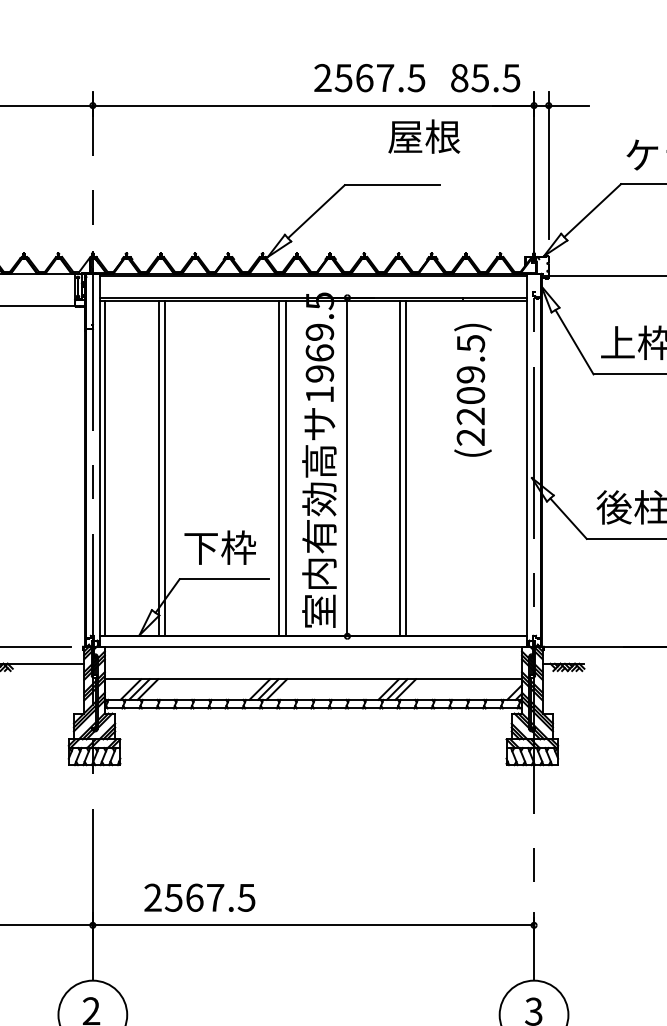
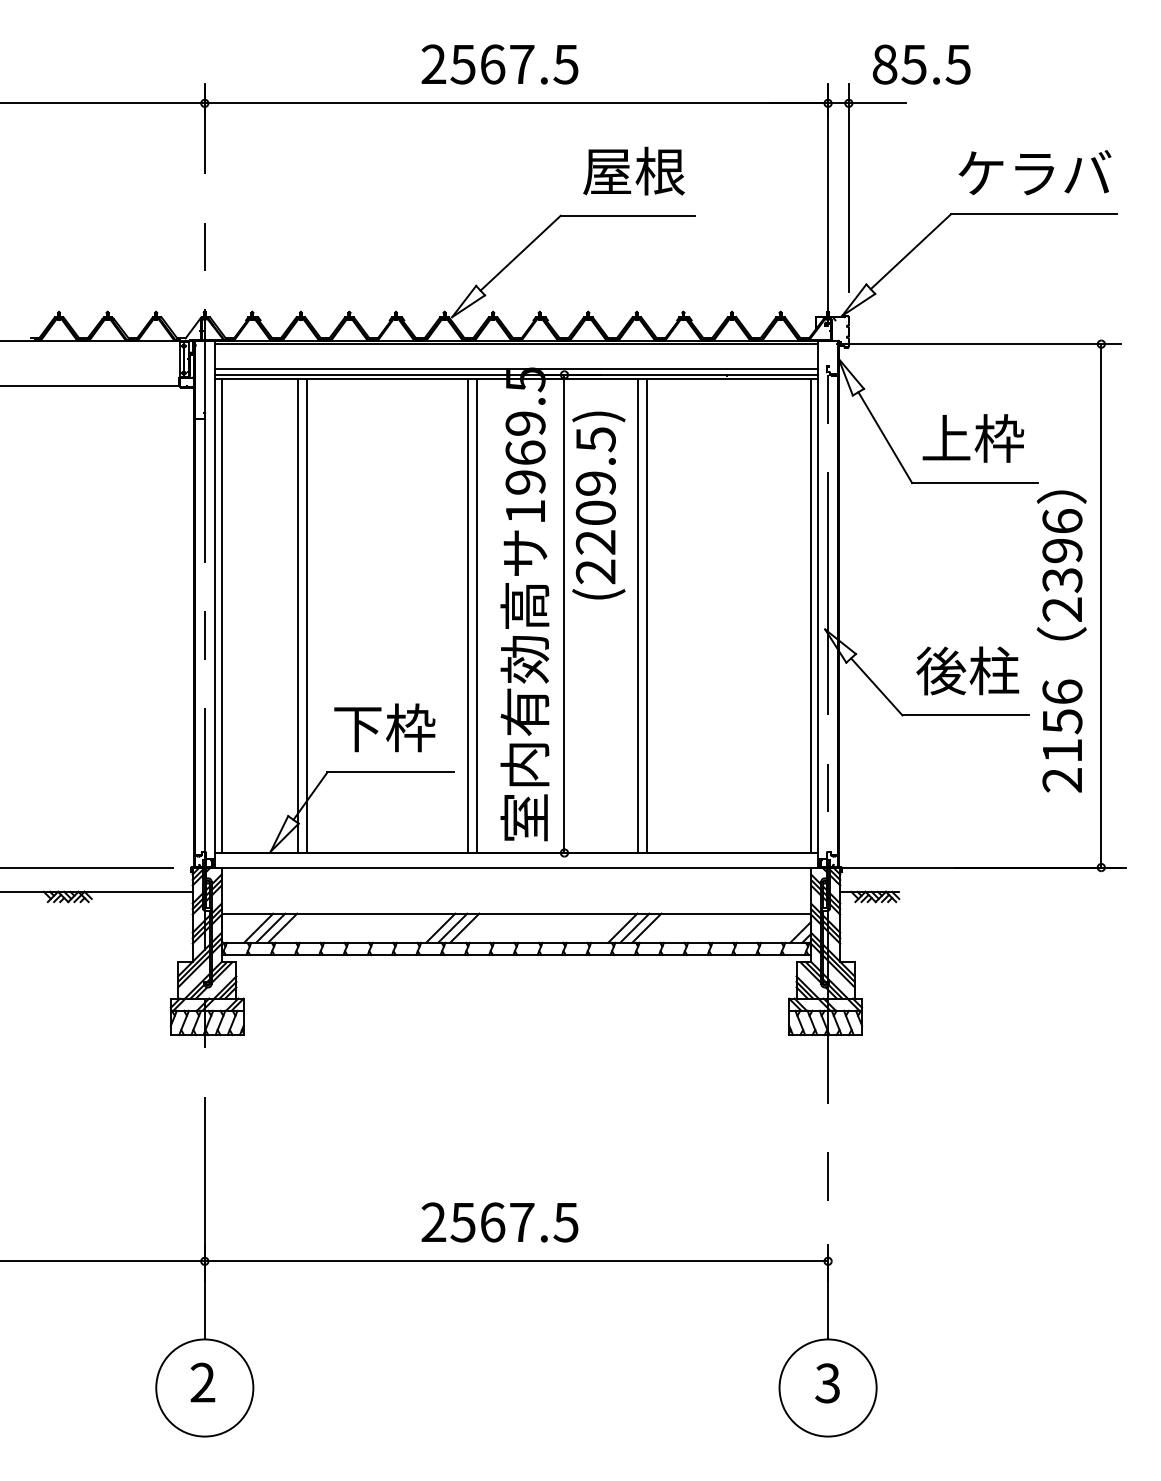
text: (369, 78) -> (499, 64), moved
text: (485, 78) -> (921, 64), moved
text: (423, 136) -> (633, 170), moved
line: (313, 293) -> (516, 368), added
text: (472, 390) -> (598, 505), moved
line: (521, 468) -> (810, 615), added
text: (199, 897) -> (499, 1222), moved

